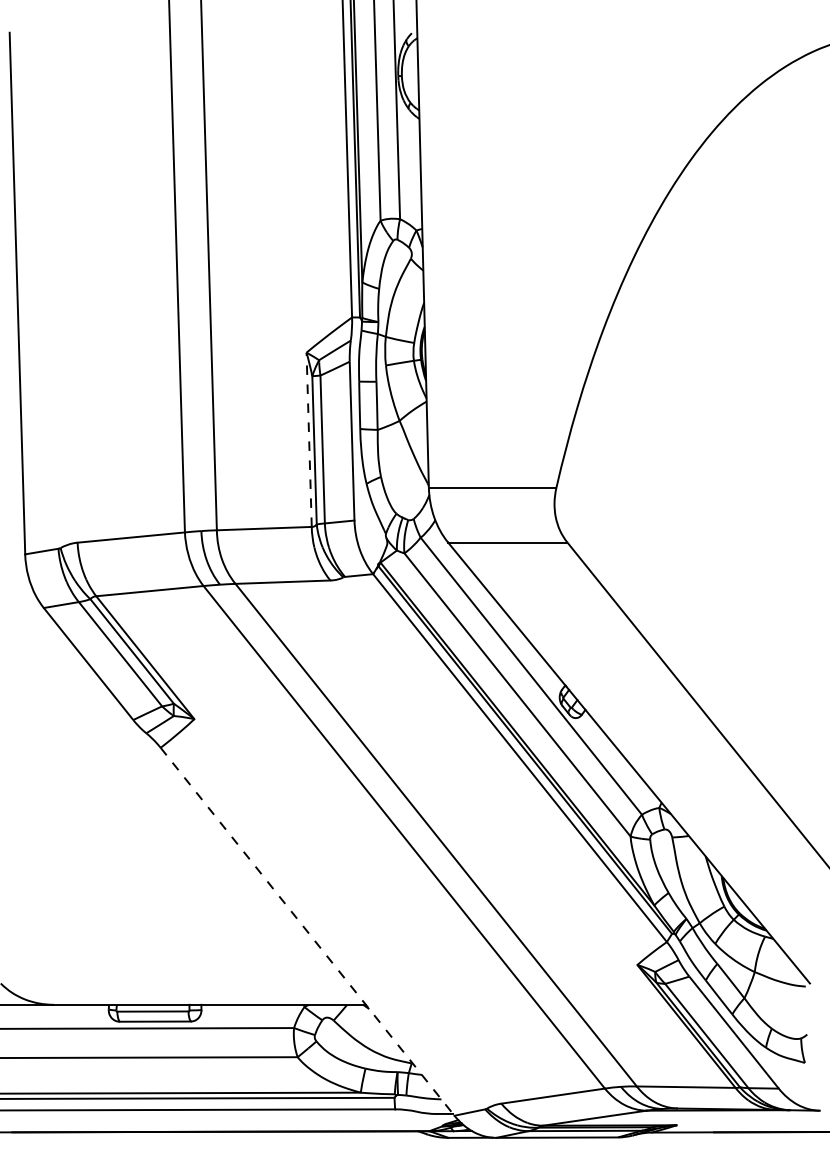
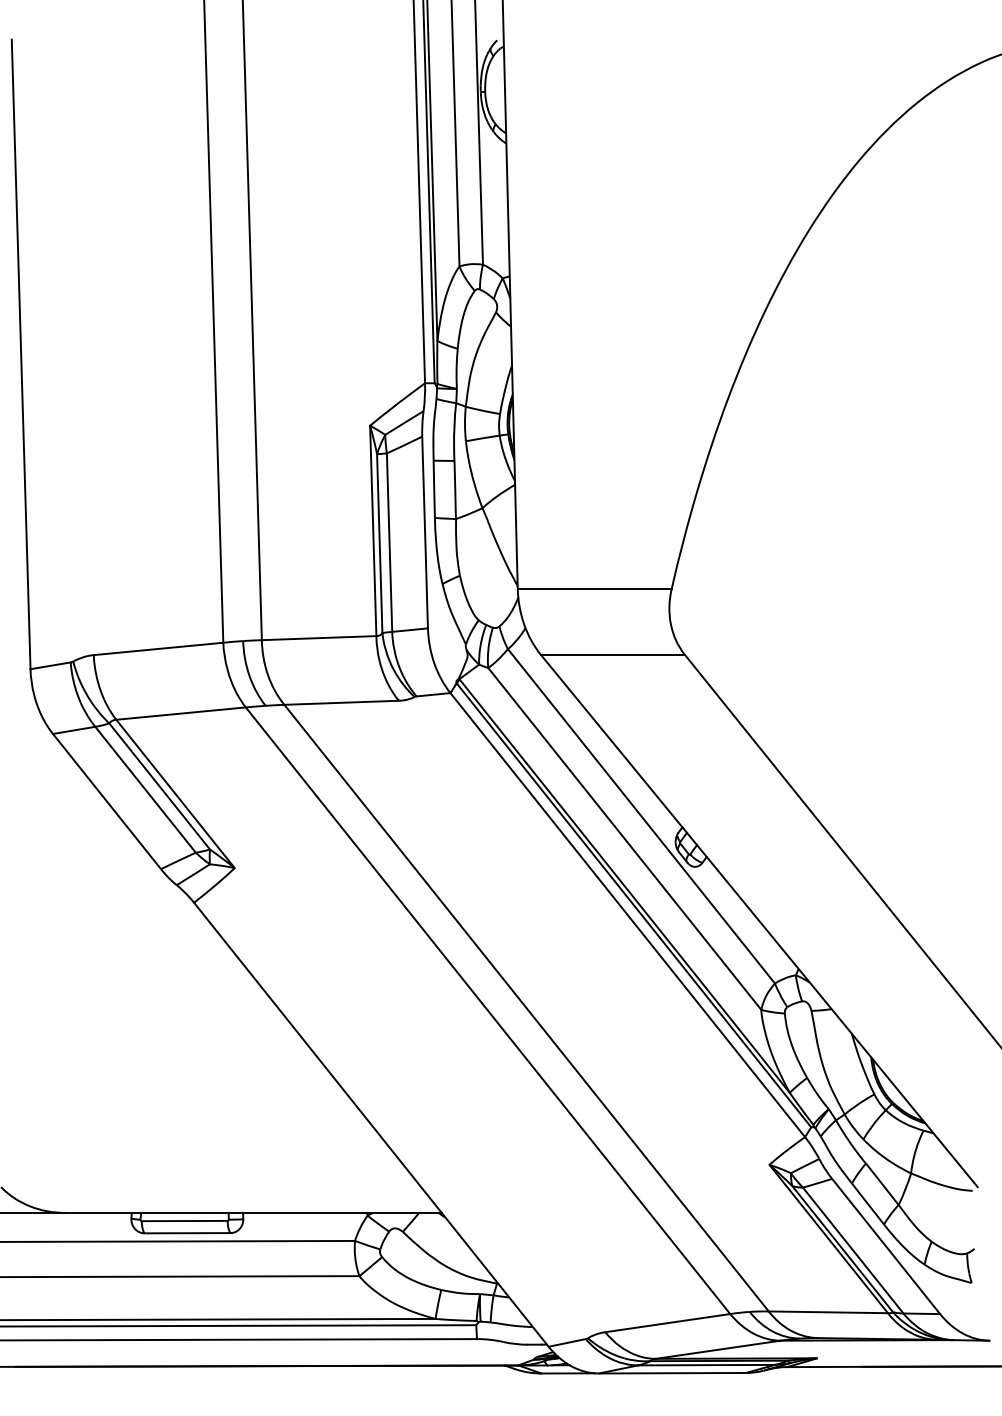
line: (309, 439) -> (373, 530), dashed -> solid
line: (307, 932) -> (371, 1125), dashed -> solid

